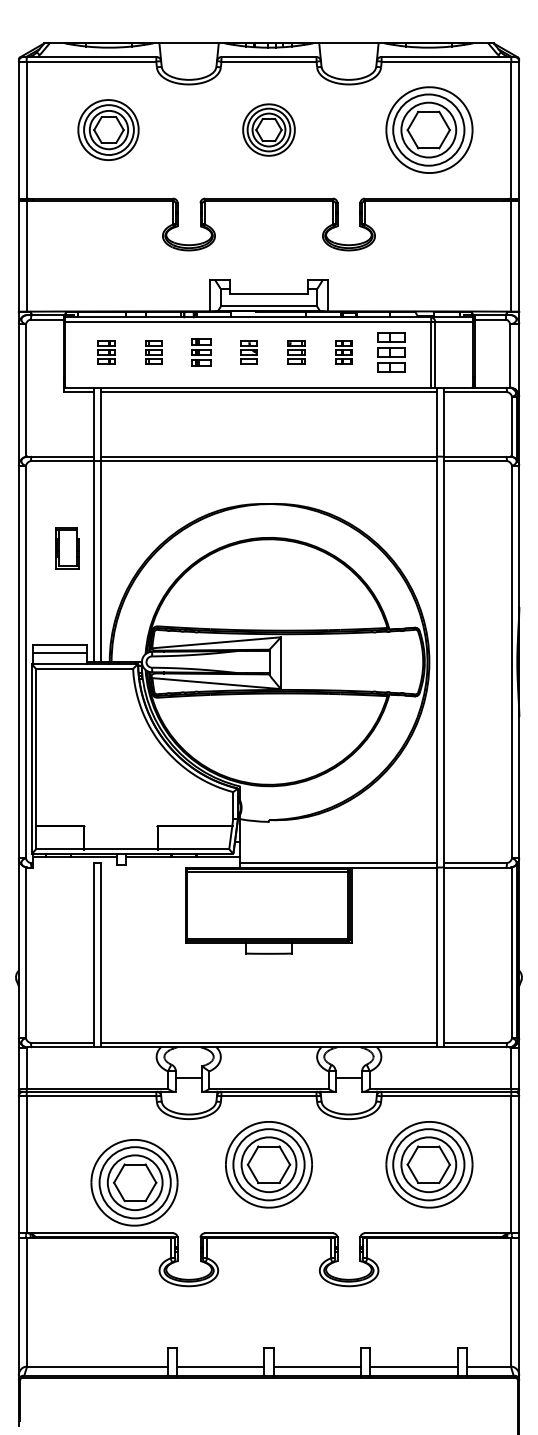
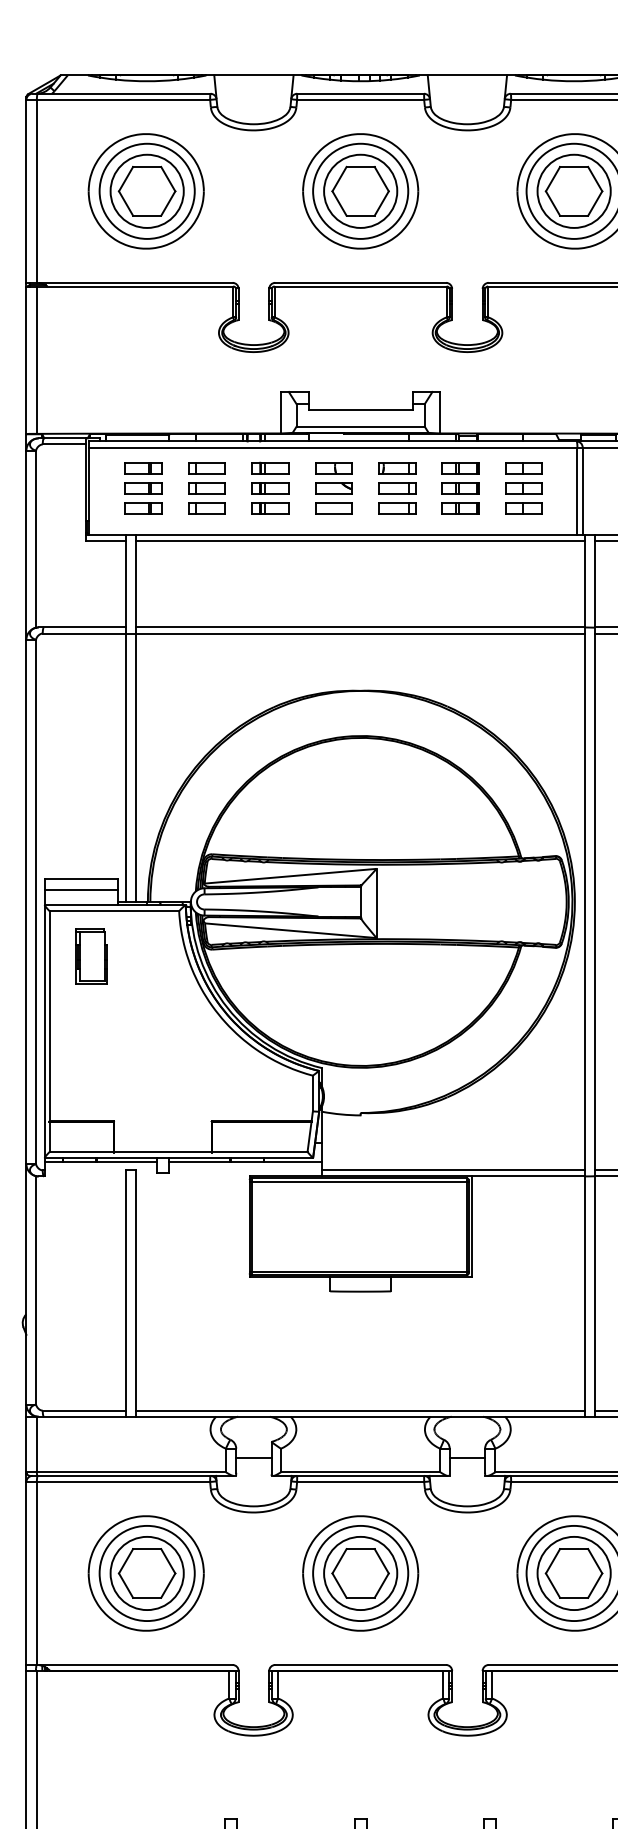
part: (108, 129) -> (146, 190), size x1.43
part: (268, 129) -> (359, 190), size x1.67
part: (106, 352) -> (143, 488), size x1.67
part: (153, 352) -> (206, 488), size x1.67
part: (201, 352) -> (270, 488), size x1.43
part: (248, 352) -> (333, 488), size x1.67
part: (296, 352) -> (397, 488), size x1.67
part: (343, 352) -> (460, 488), size x1.67
part: (67, 548) -> (91, 957), moved
part: (134, 1182) -> (146, 1573), moved

